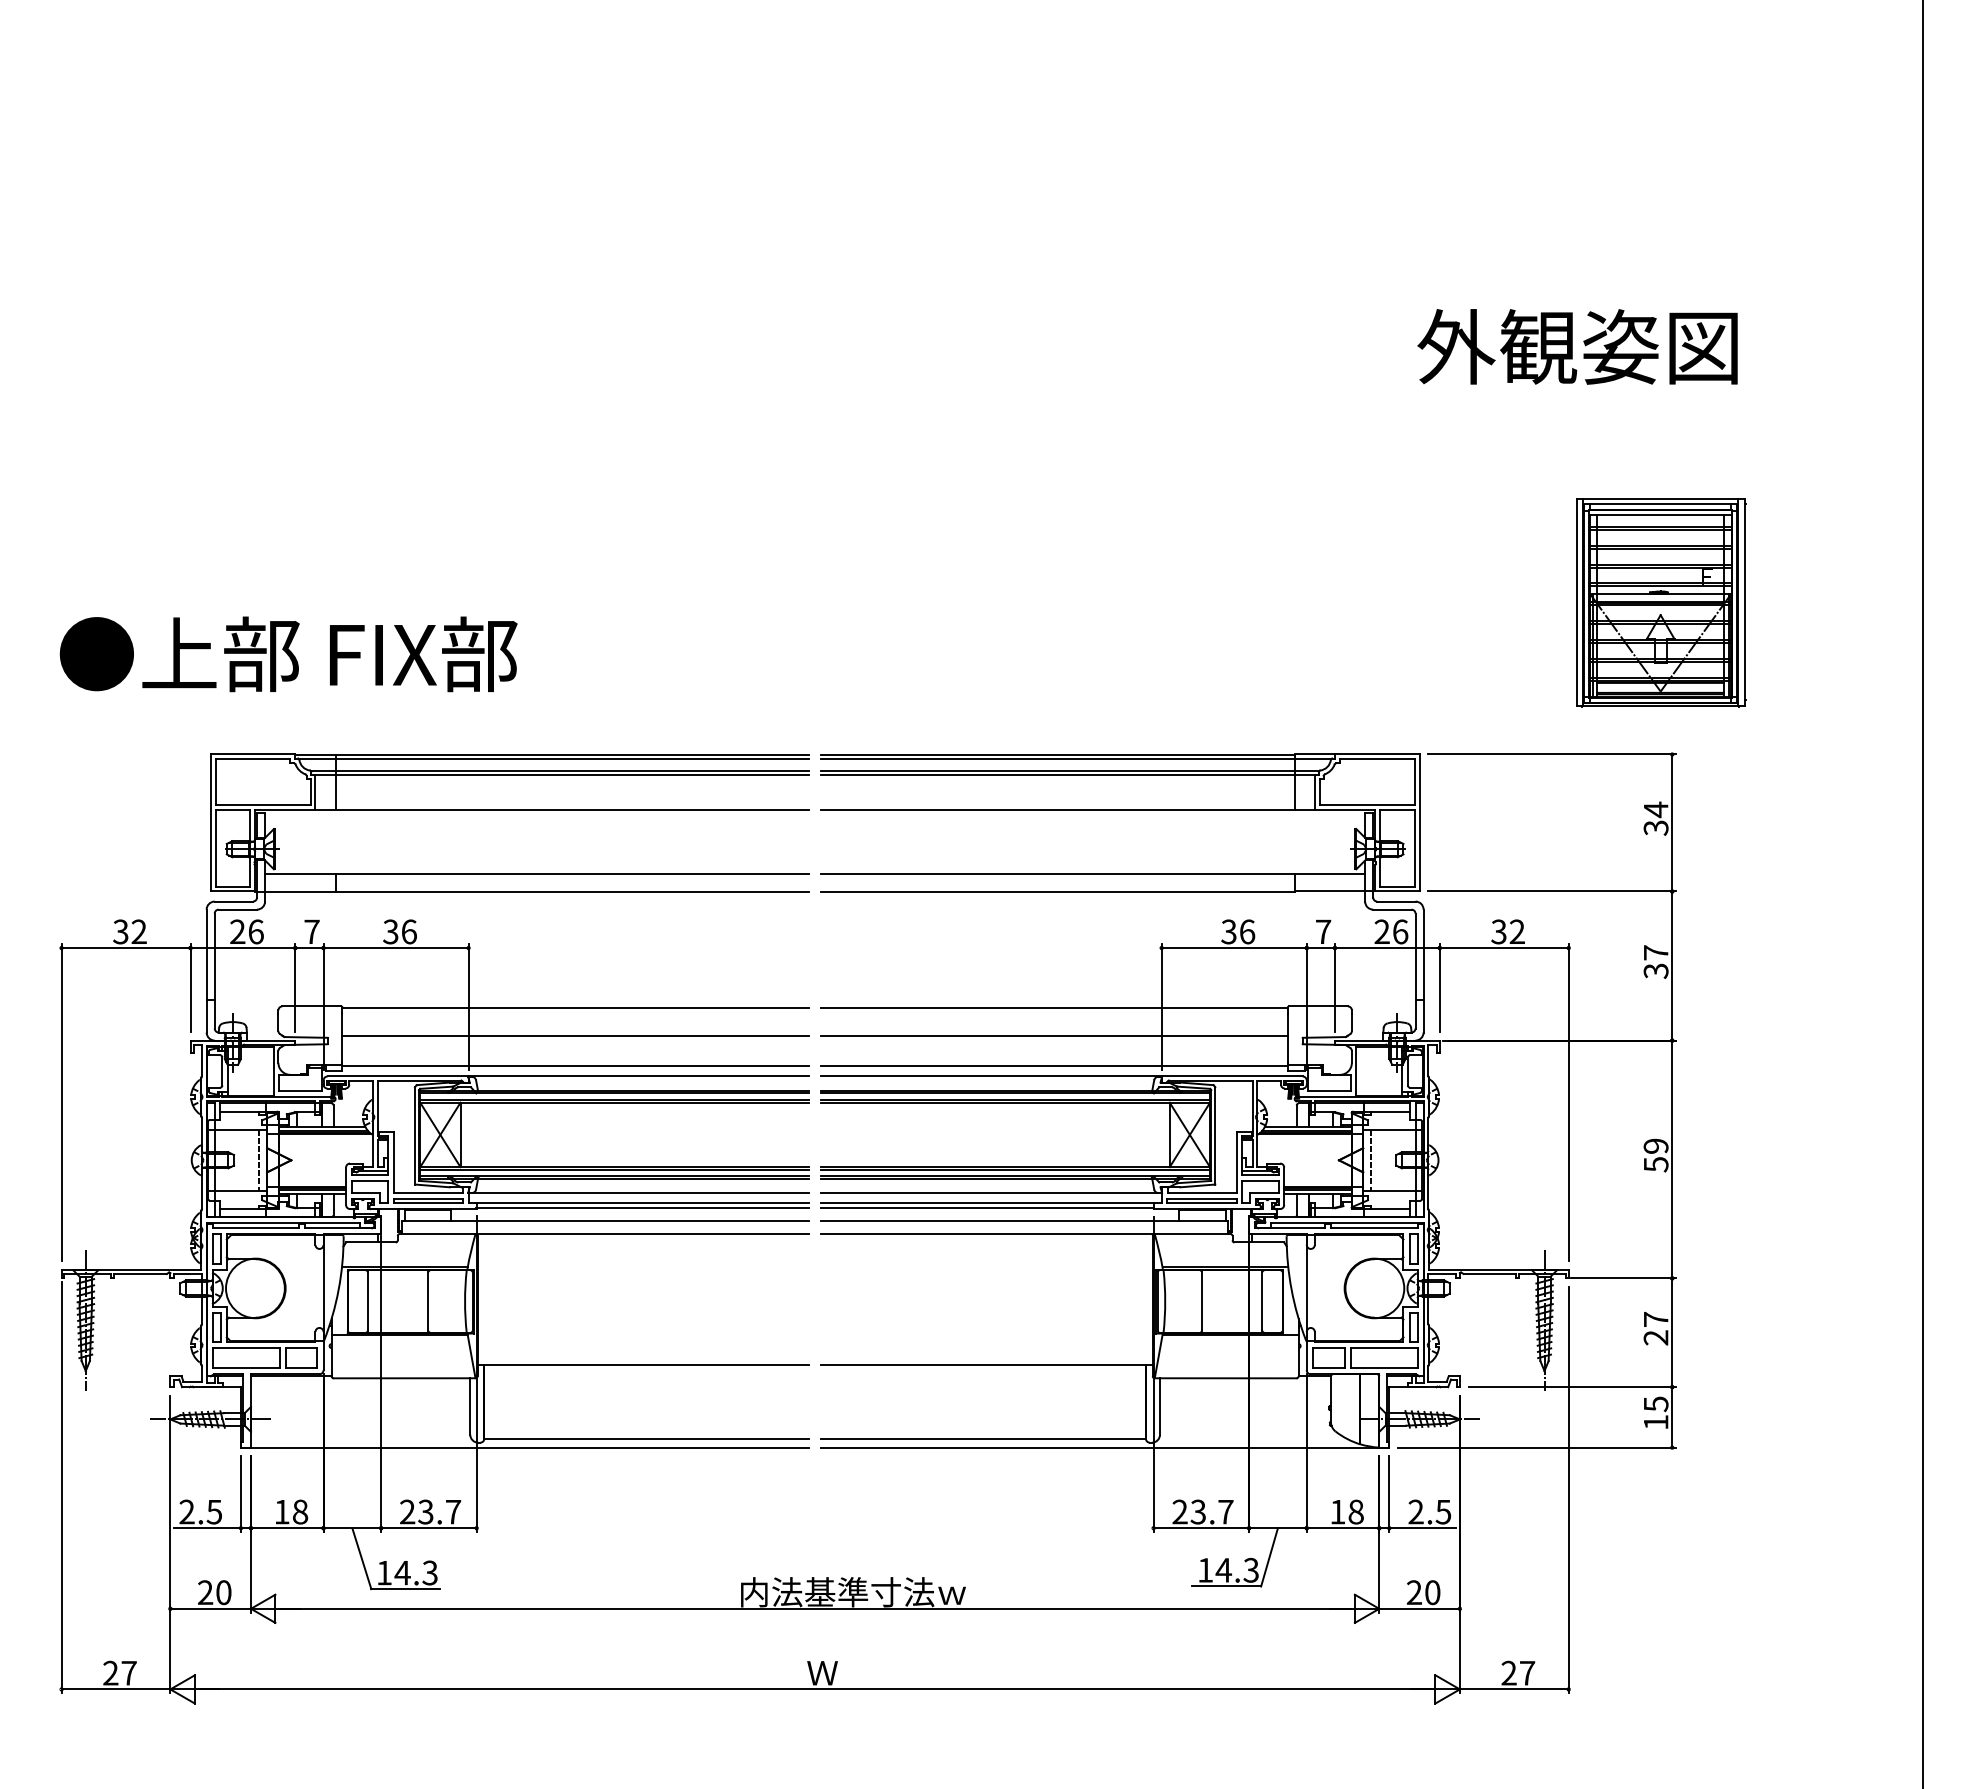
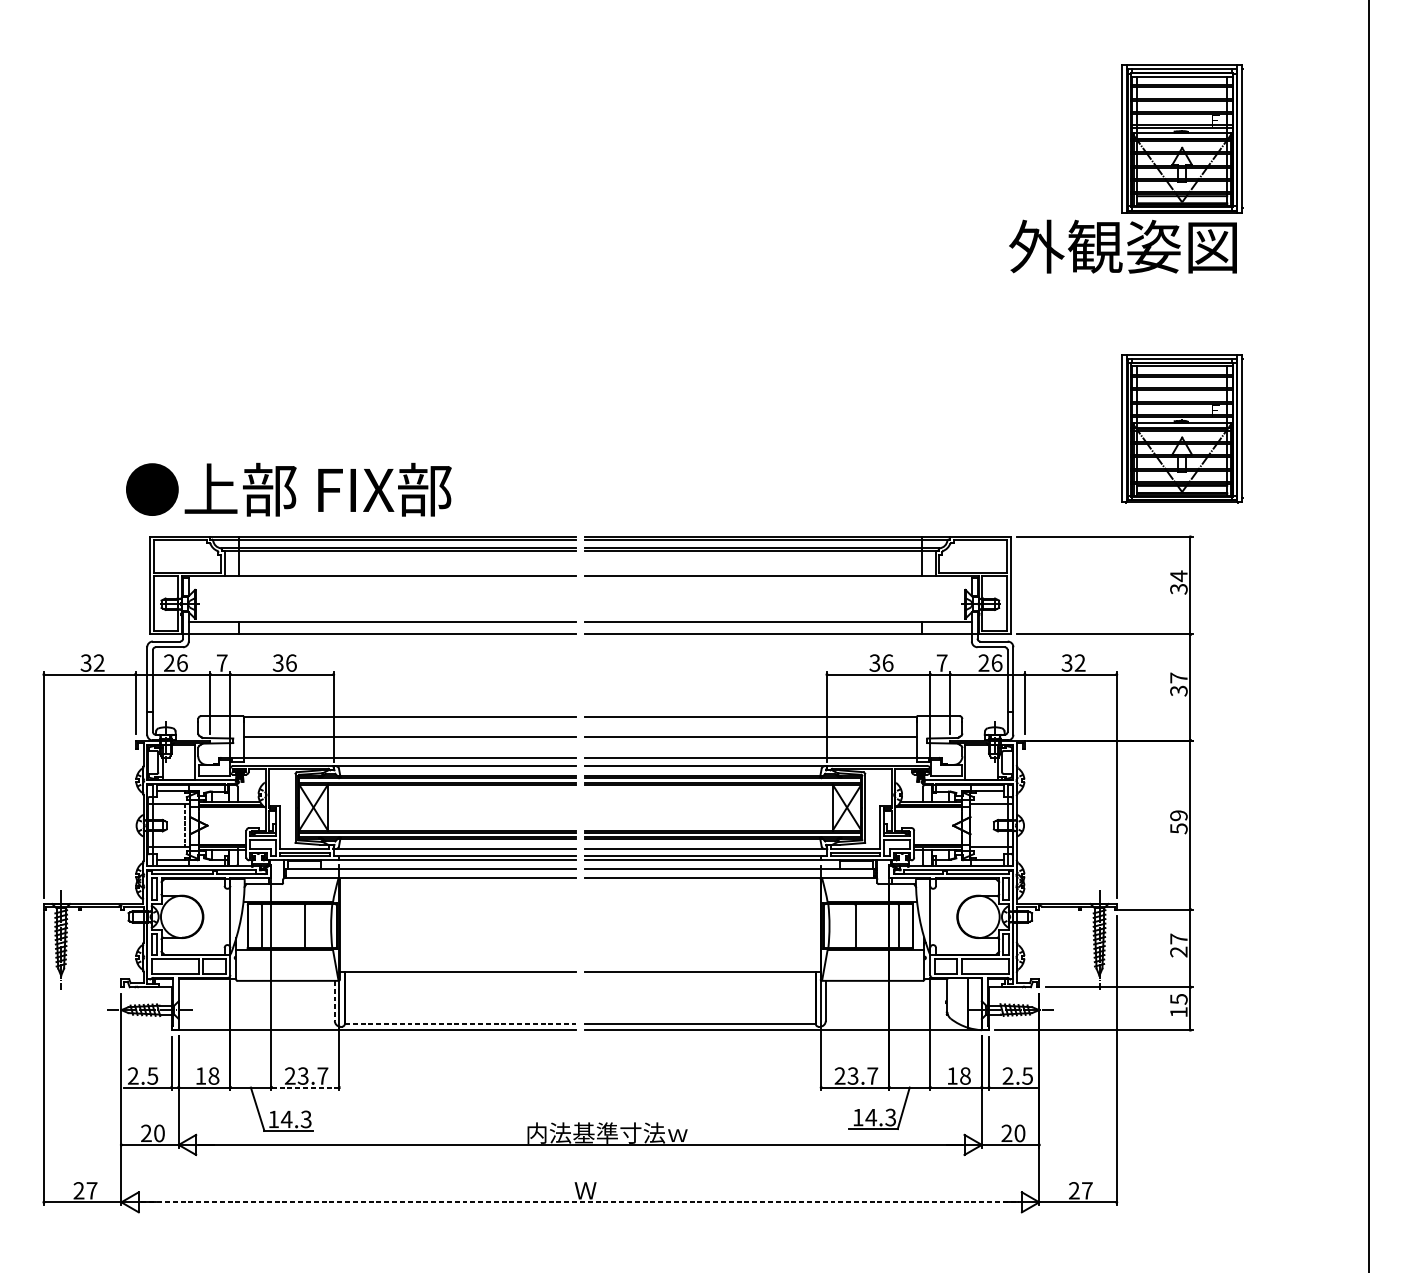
part: (1661, 195) -> (1182, 138), added
text: (288, 654) -> (288, 489), moved
line: (1371, 1160) -> (976, 825), removed
line: (470, 1406) -> (335, 1000), solid -> dashed
line: (647, 1438) -> (460, 1023), solid -> dashed
line: (428, 1528) -> (305, 1087), solid -> dashed
line: (815, 1689) -> (580, 1202), solid -> dashed

